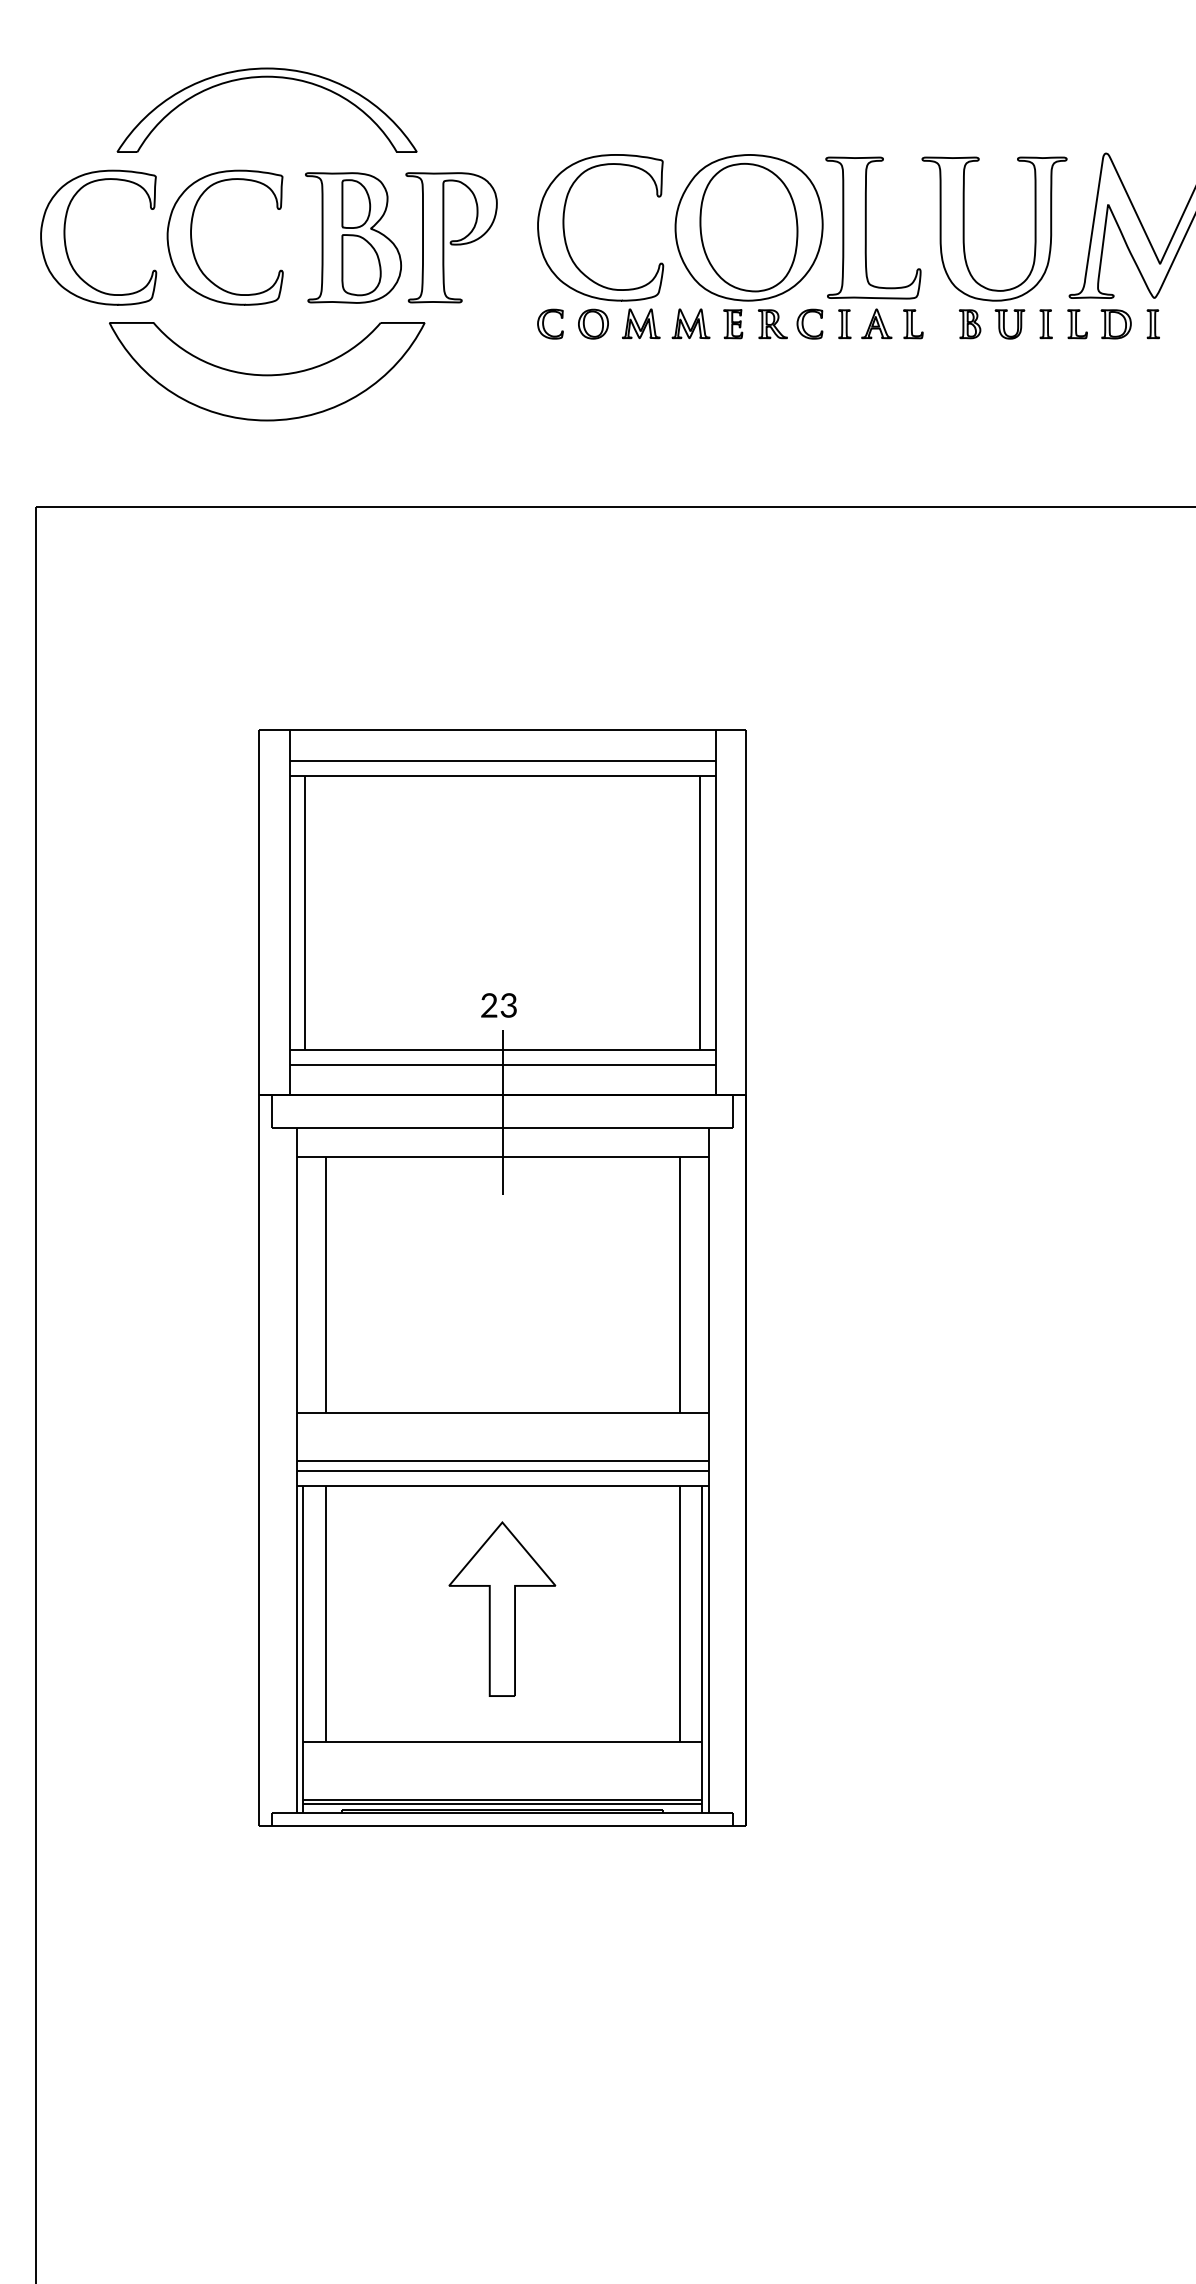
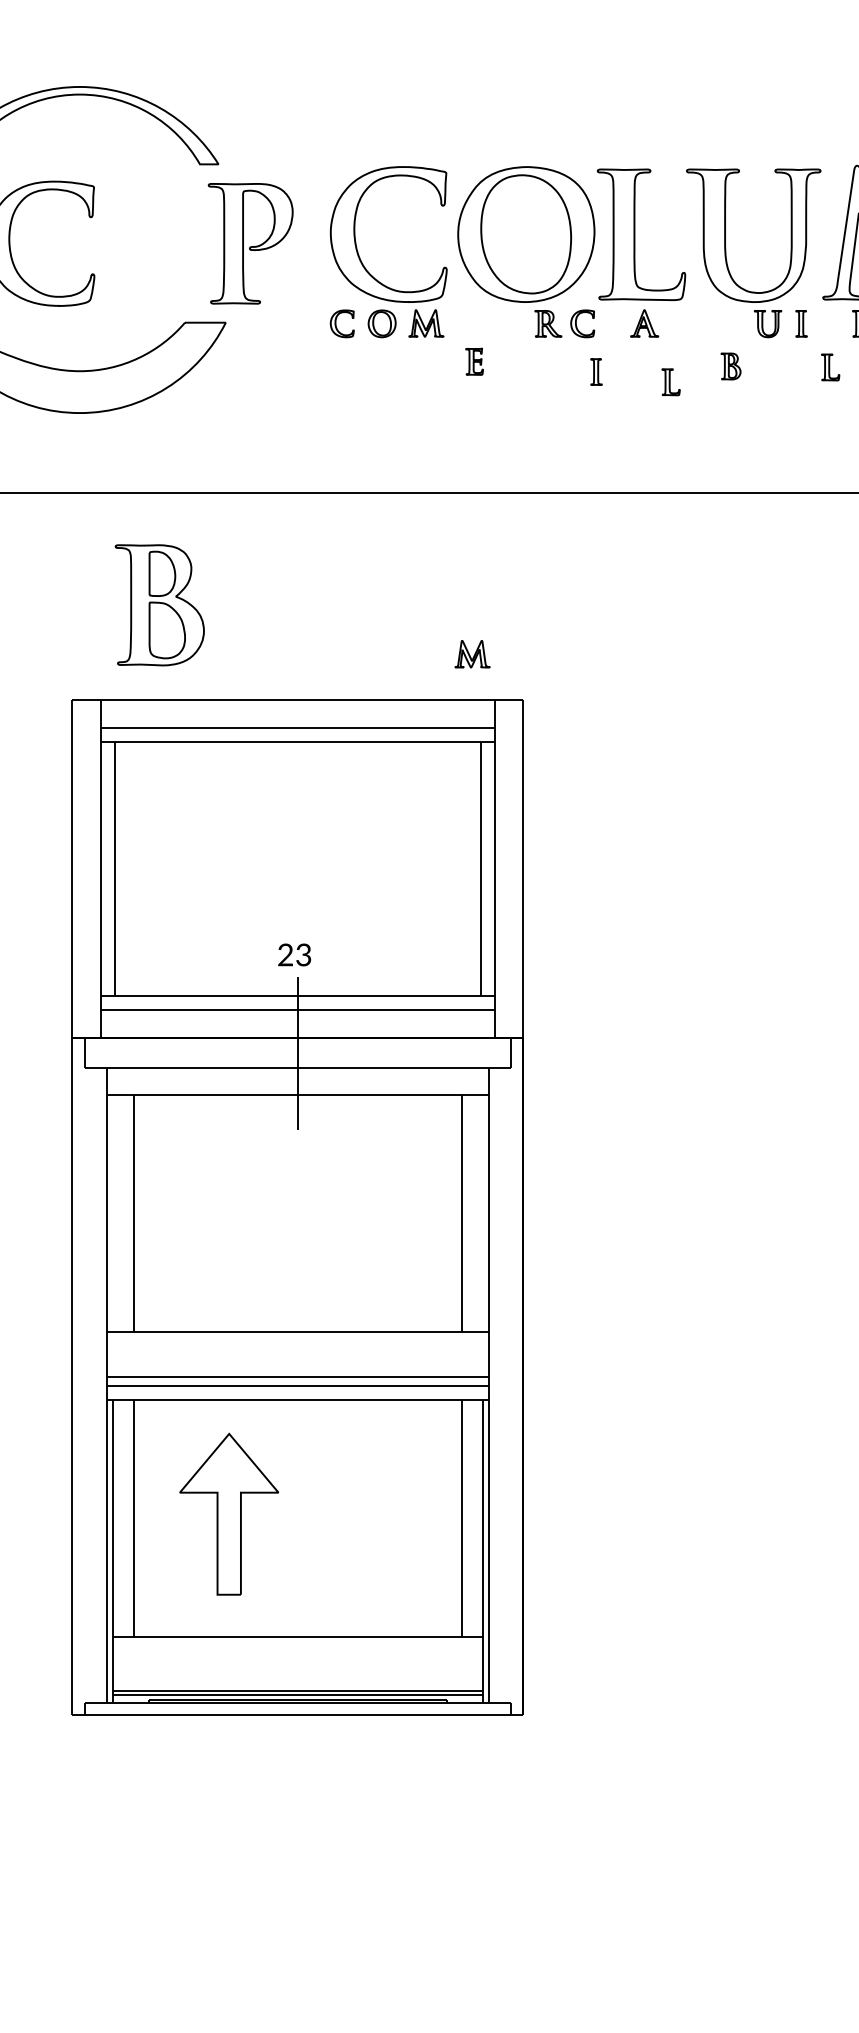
part: (353, 237) -> (159, 604), moved
part: (690, 323) -> (472, 653), moved
part: (733, 324) -> (474, 362), moved
part: (844, 324) -> (596, 372), moved
part: (913, 324) -> (671, 382), moved
part: (969, 324) -> (730, 366), moved
part: (1077, 324) -> (830, 367), moved
part: (502, 1608) -> (229, 1513), moved

